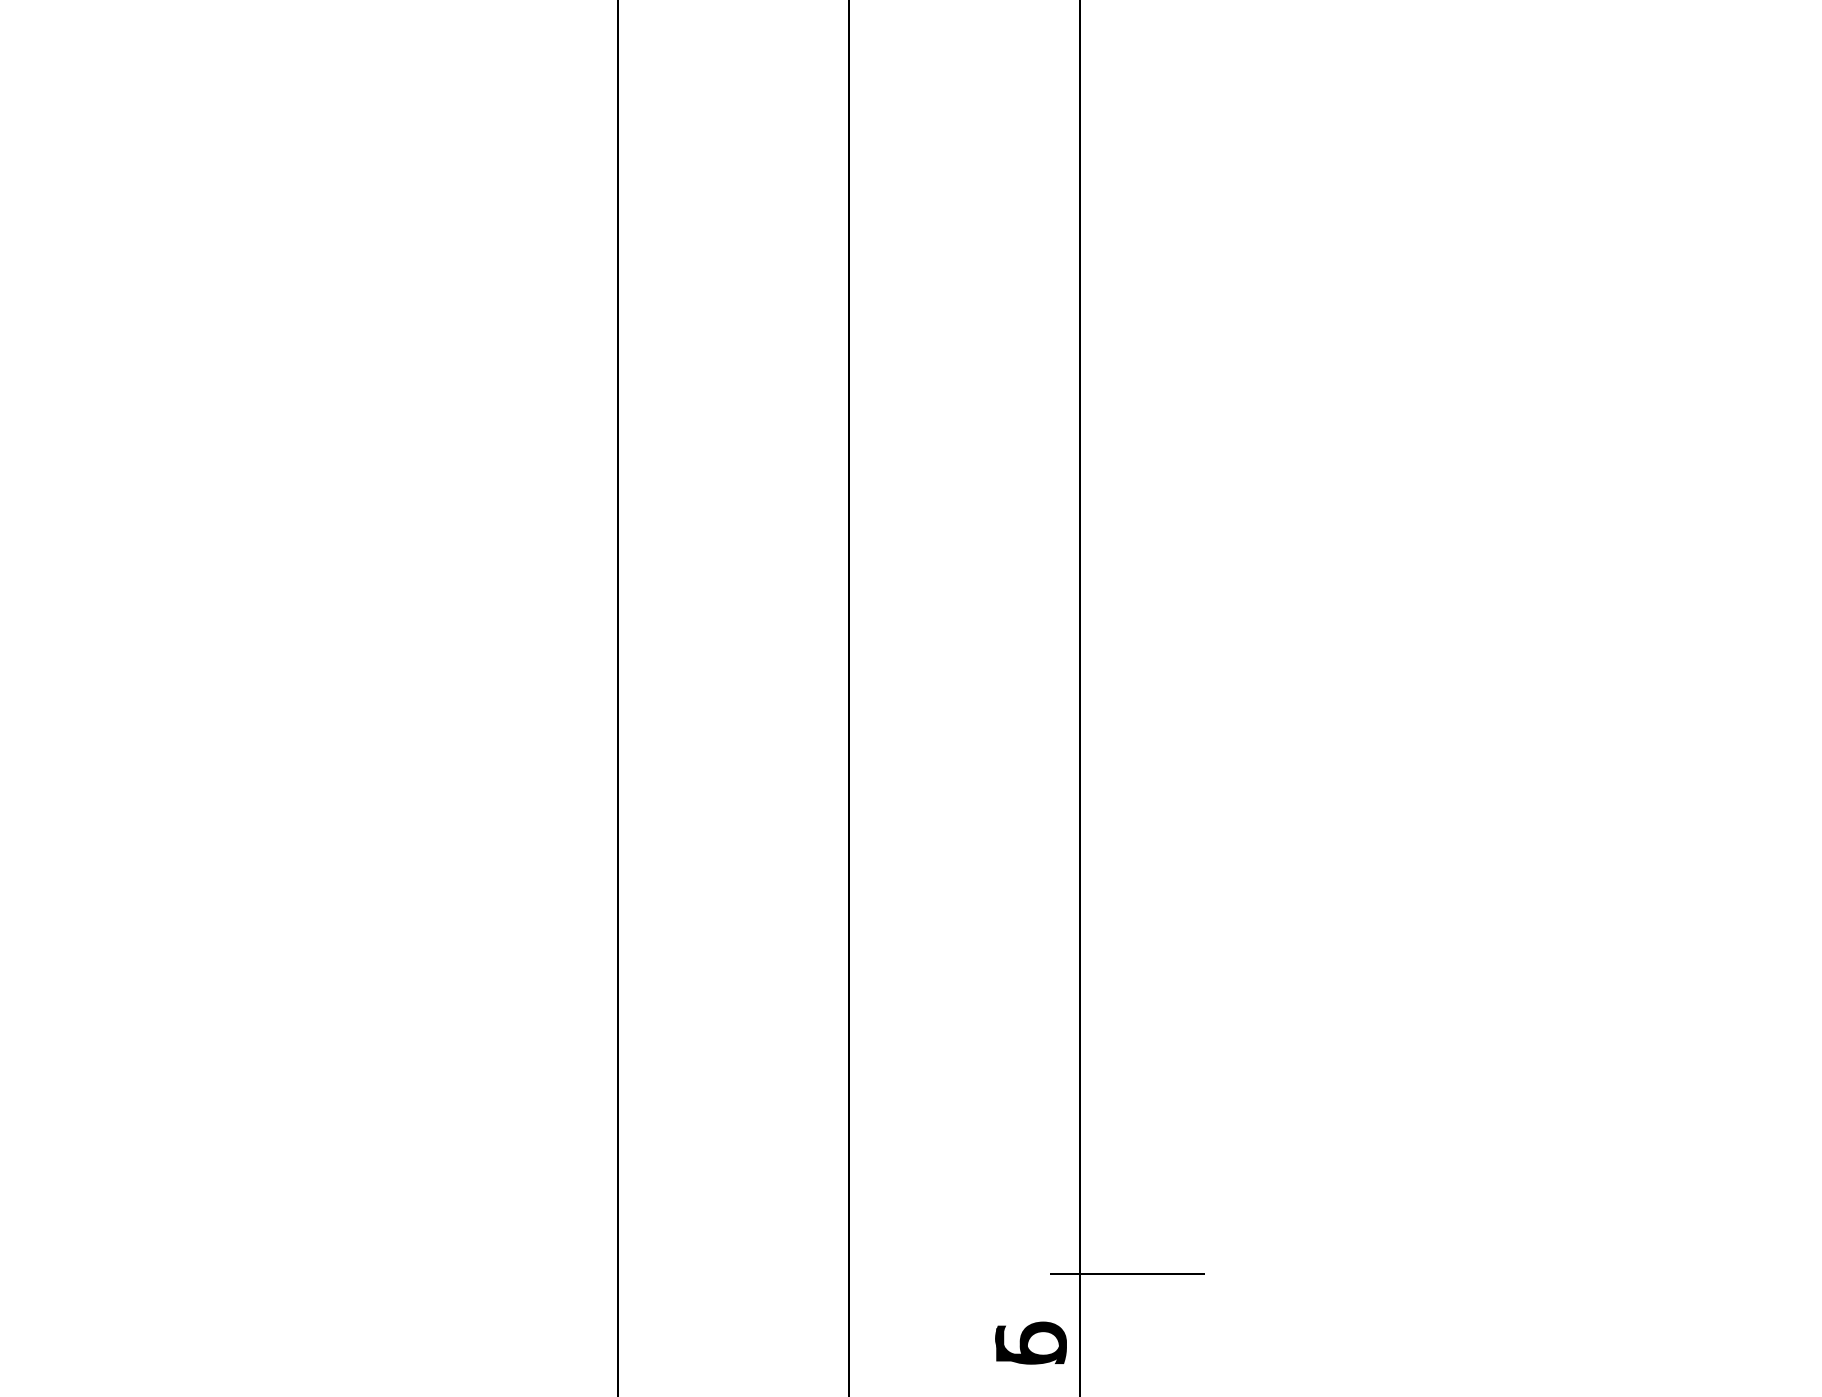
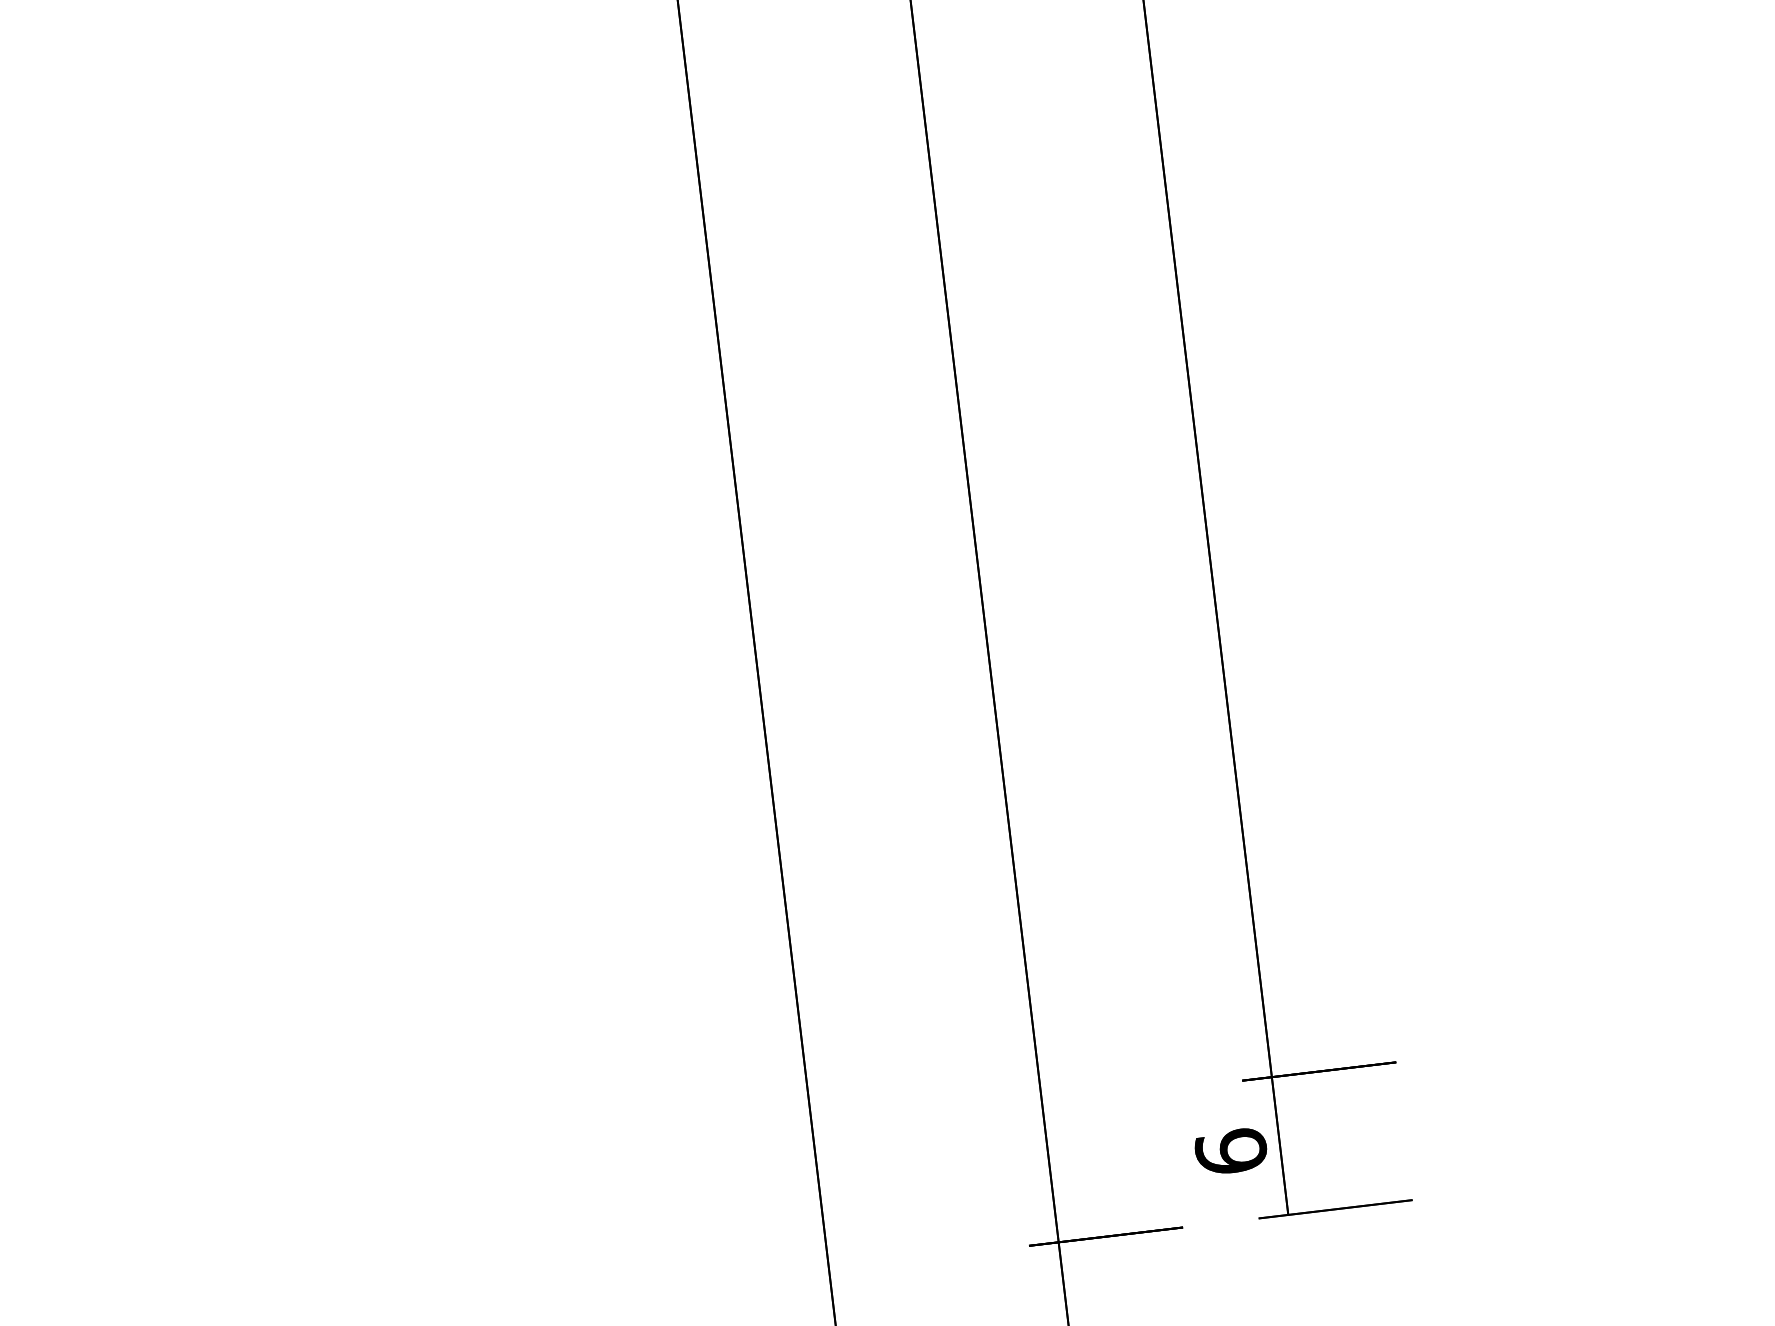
text: (1030, 1342) -> (1230, 1150), 5 -> 6

